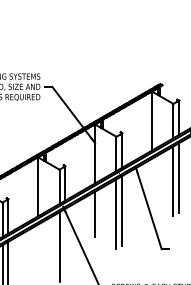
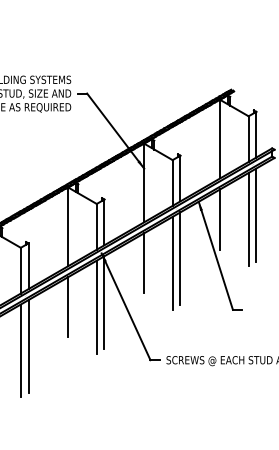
line: (152, 181) -> (220, 219), added
line: (65, 243) -> (104, 302), added
line: (38, 247) -> (68, 307), added

